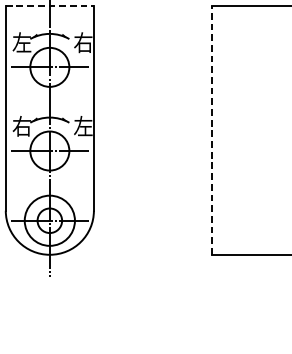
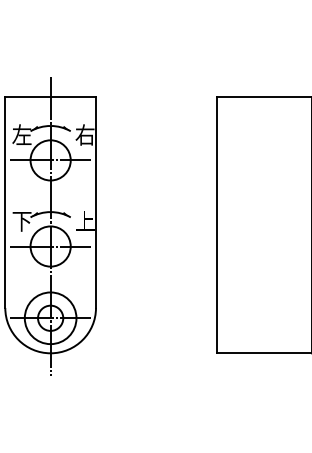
line: (50, 6) -> (51, 97), dashed -> solid
text: (21, 125) -> (21, 220), 右 -> 下
text: (82, 125) -> (84, 220), 左 -> 上
line: (211, 129) -> (217, 224), dashed -> solid

